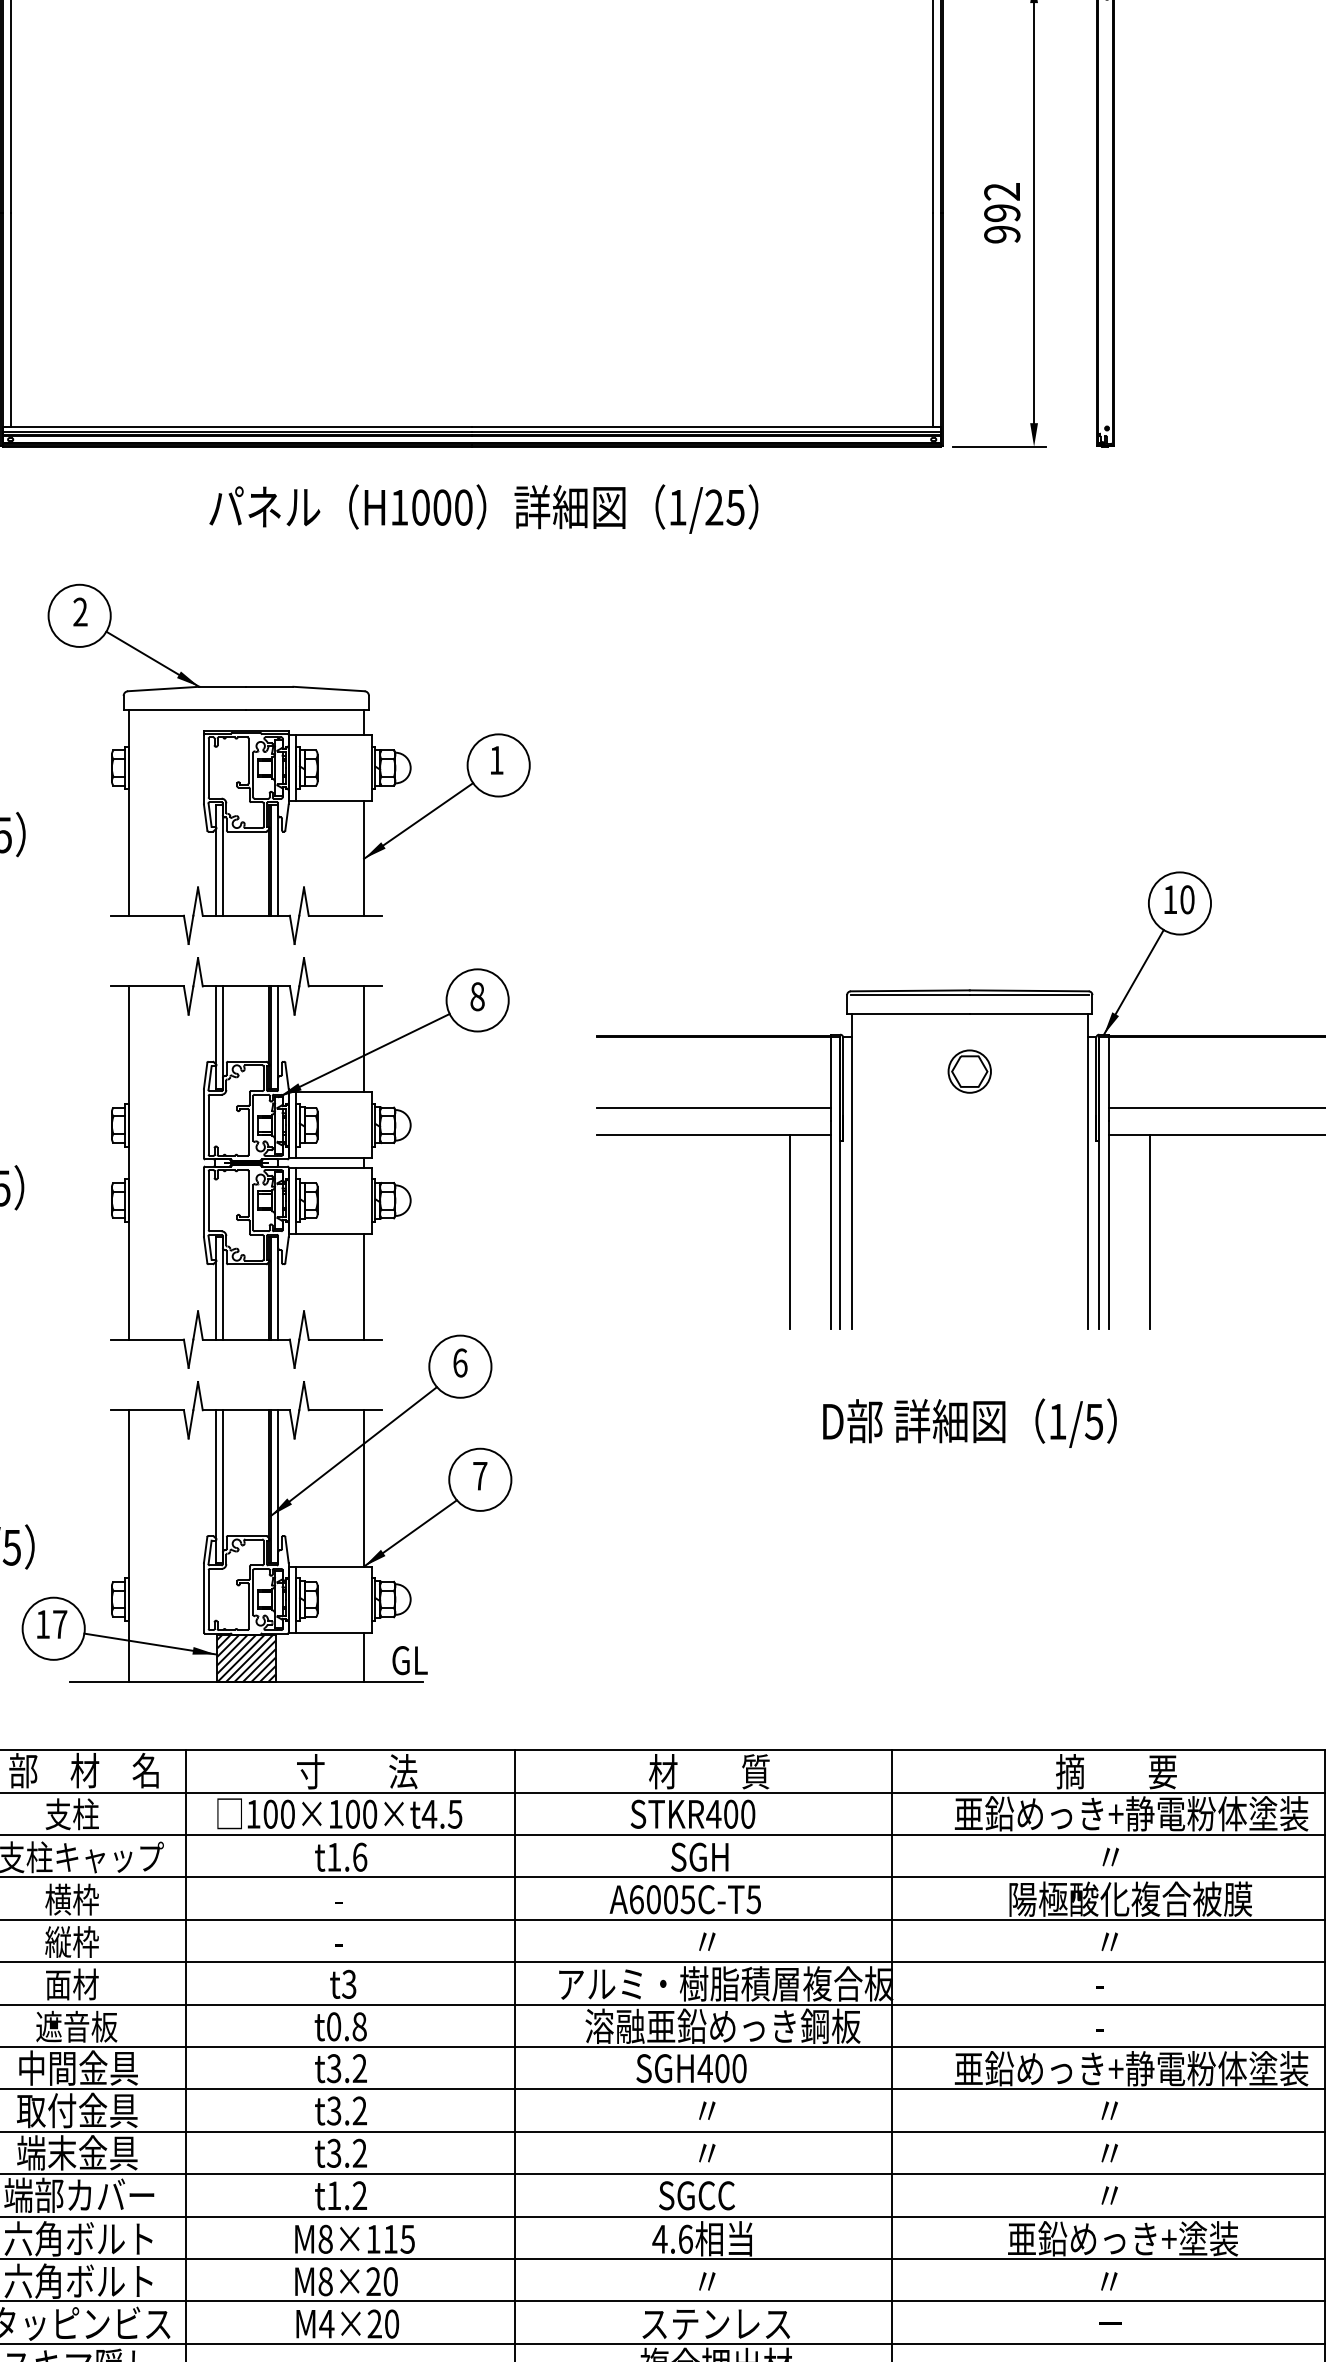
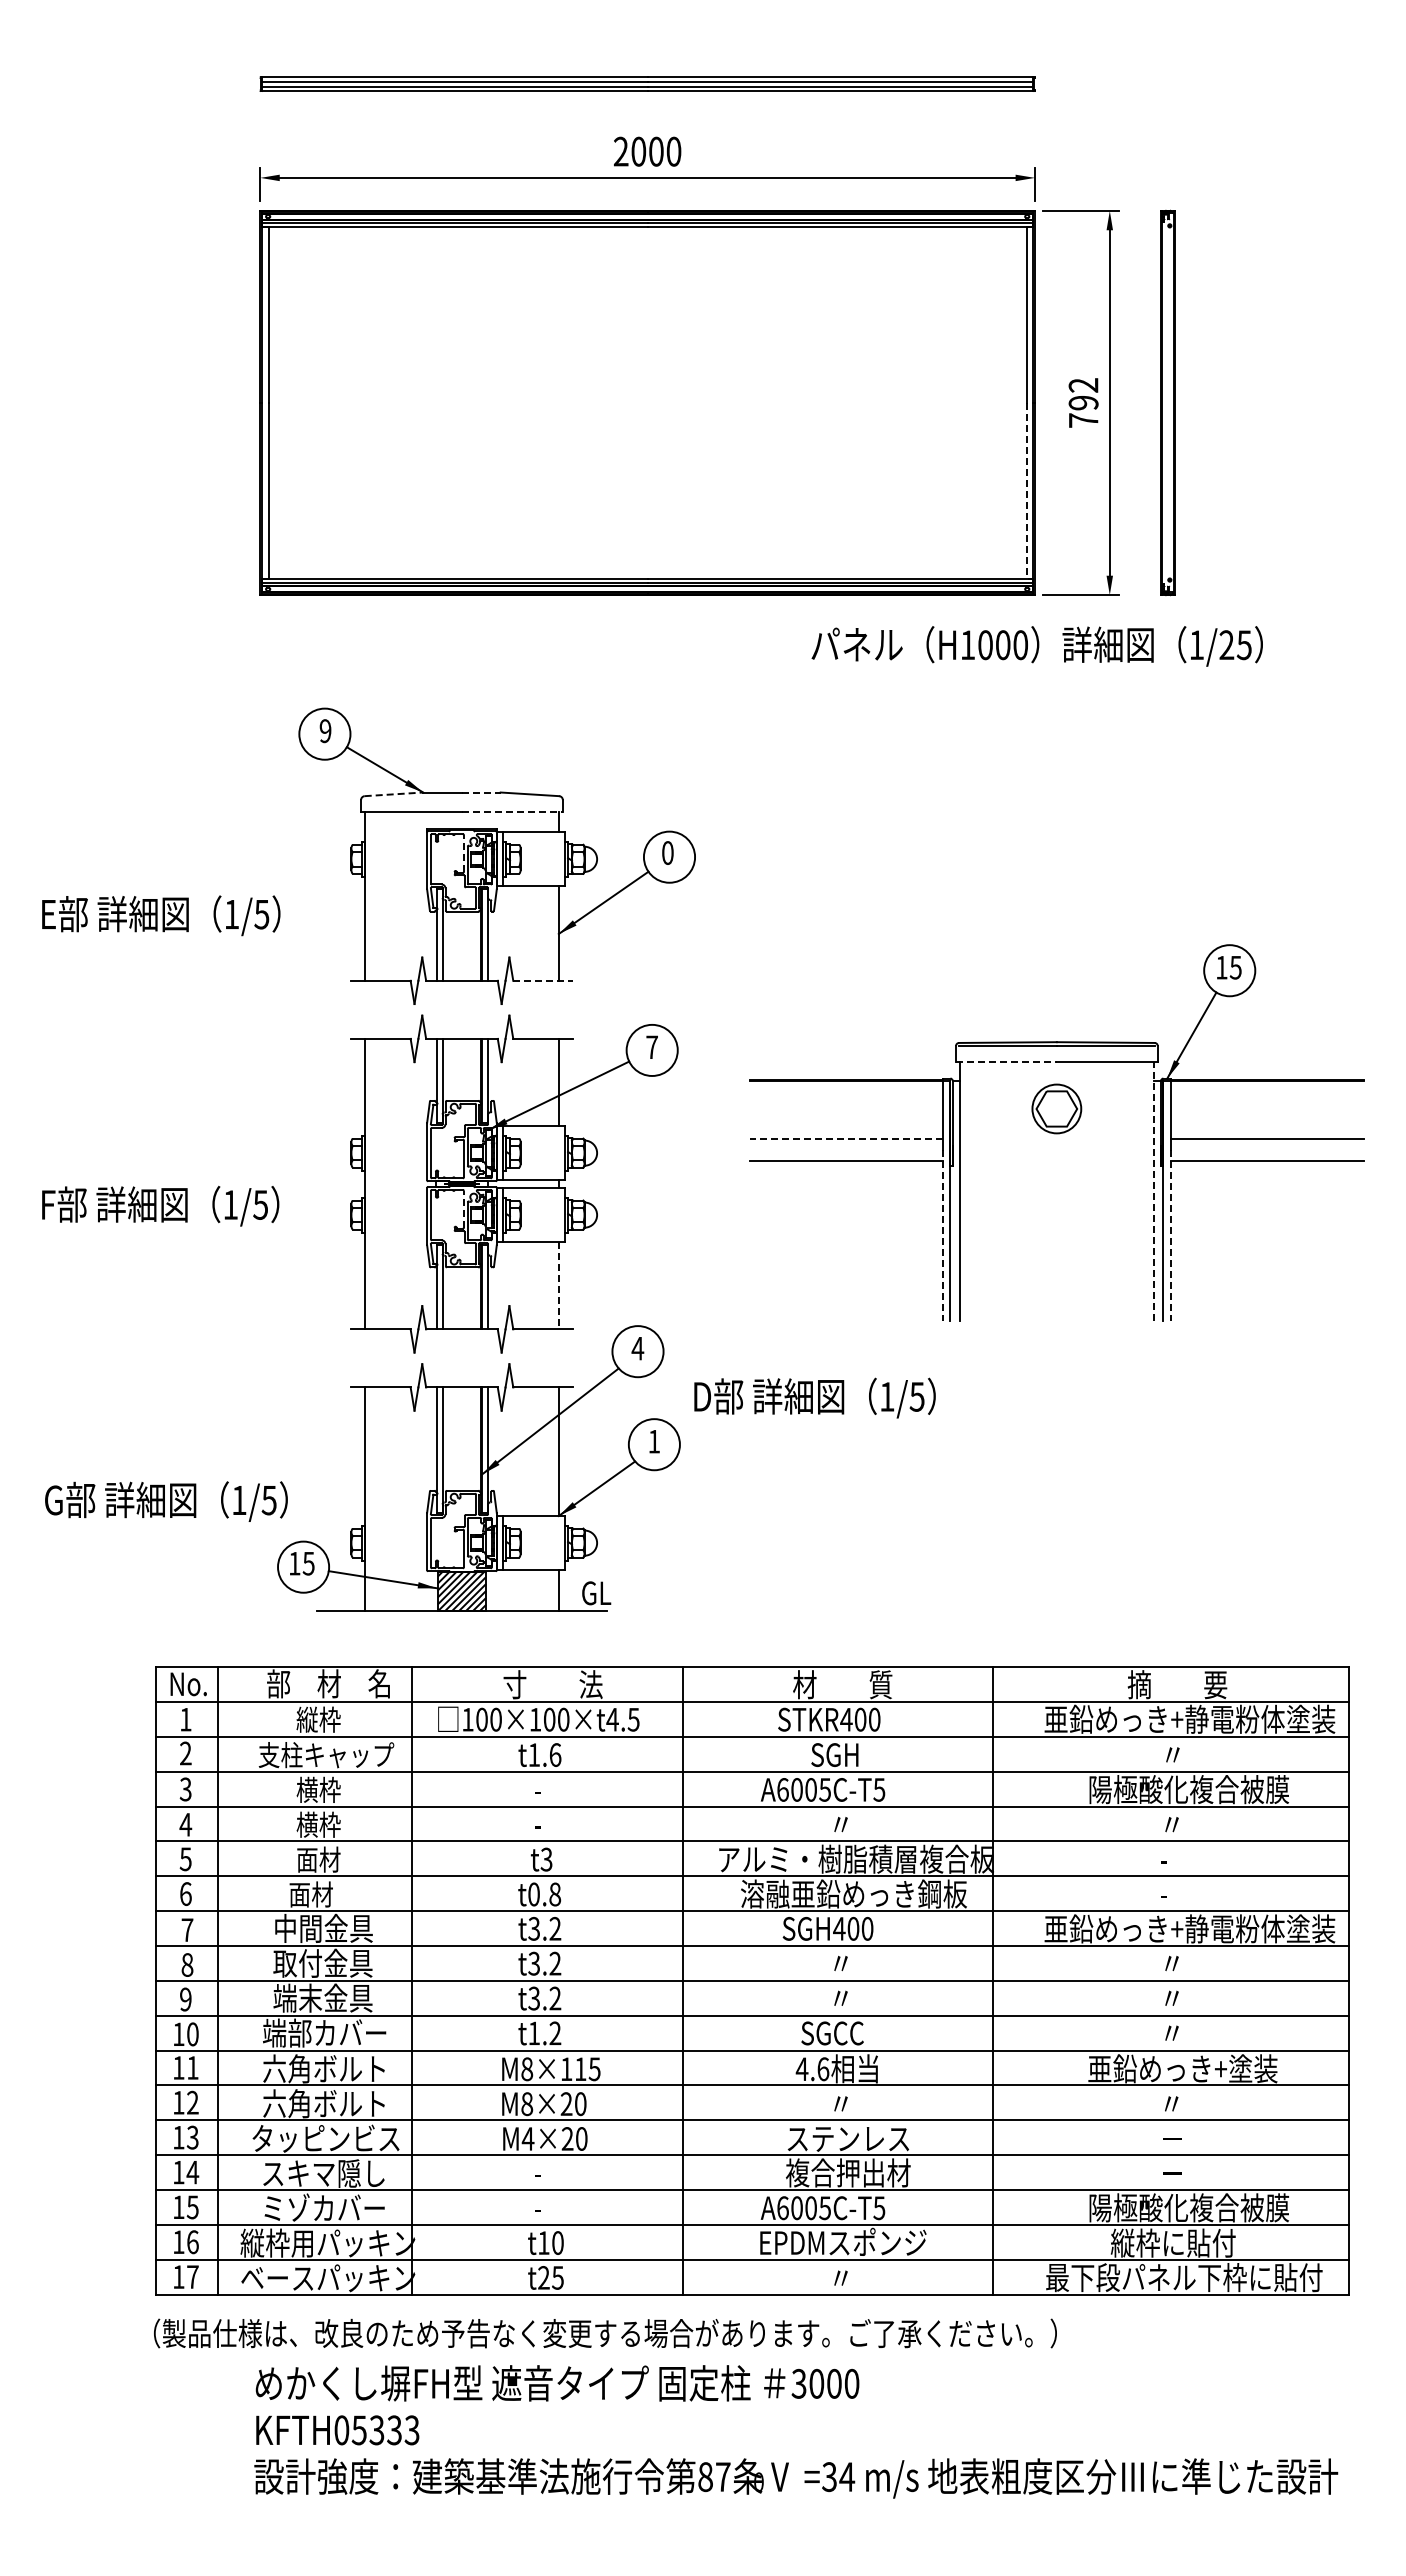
text: (1002, 234) -> (1083, 420), 992 -> 792
line: (932, 319) -> (1026, 490), solid -> dashed
text: (482, 509) -> (1036, 646), moved
text: (80, 612) -> (325, 731), 2 -> 9
line: (270, 686) -> (481, 792), solid -> dashed
line: (164, 689) -> (394, 794), solid -> dashed
line: (307, 709) -> (512, 811), solid -> dashed
text: (496, 759) -> (667, 852), 1 -> 0
line: (248, 760) -> (463, 853), solid -> dashed
text: (1186, 899) -> (1235, 967), 10 -> 15
line: (345, 915) -> (543, 980), solid -> dashed
text: (476, 996) -> (651, 1047), 8 -> 7
line: (908, 1013) -> (1006, 1061), solid -> dashed
part: (969, 1071) -> (1056, 1108), size x1.4
line: (712, 1108) -> (845, 1139), solid -> dashed
line: (1087, 1171) -> (1153, 1191), solid -> dashed
line: (248, 1192) -> (463, 1208), solid -> dashed
line: (830, 1225) -> (942, 1235), solid -> dashed
line: (1109, 1225) -> (1171, 1235), solid -> dashed
line: (789, 1232) -> (908, 1241), removed
line: (1150, 1232) -> (1205, 1241), removed
line: (363, 1286) -> (558, 1285), solid -> dashed
text: (459, 1362) -> (637, 1348), 6 -> 4
text: (969, 1422) -> (814, 1397), moved
text: (480, 1475) -> (654, 1441), 7 -> 1
text: (59, 1624) -> (308, 1563), 17 -> 15
text: (71, 1814) -> (318, 1719), 支柱 -> 縦枠
text: (57, 1941) -> (306, 1824), 縦枠 -> 横枠
text: (76, 2026) -> (322, 1894), 遮音板 -> 面材

